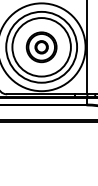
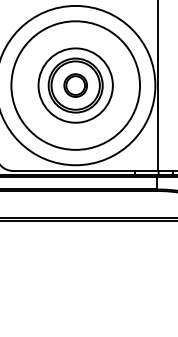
circle: (41, 47) -> (75, 85), size x0.7

